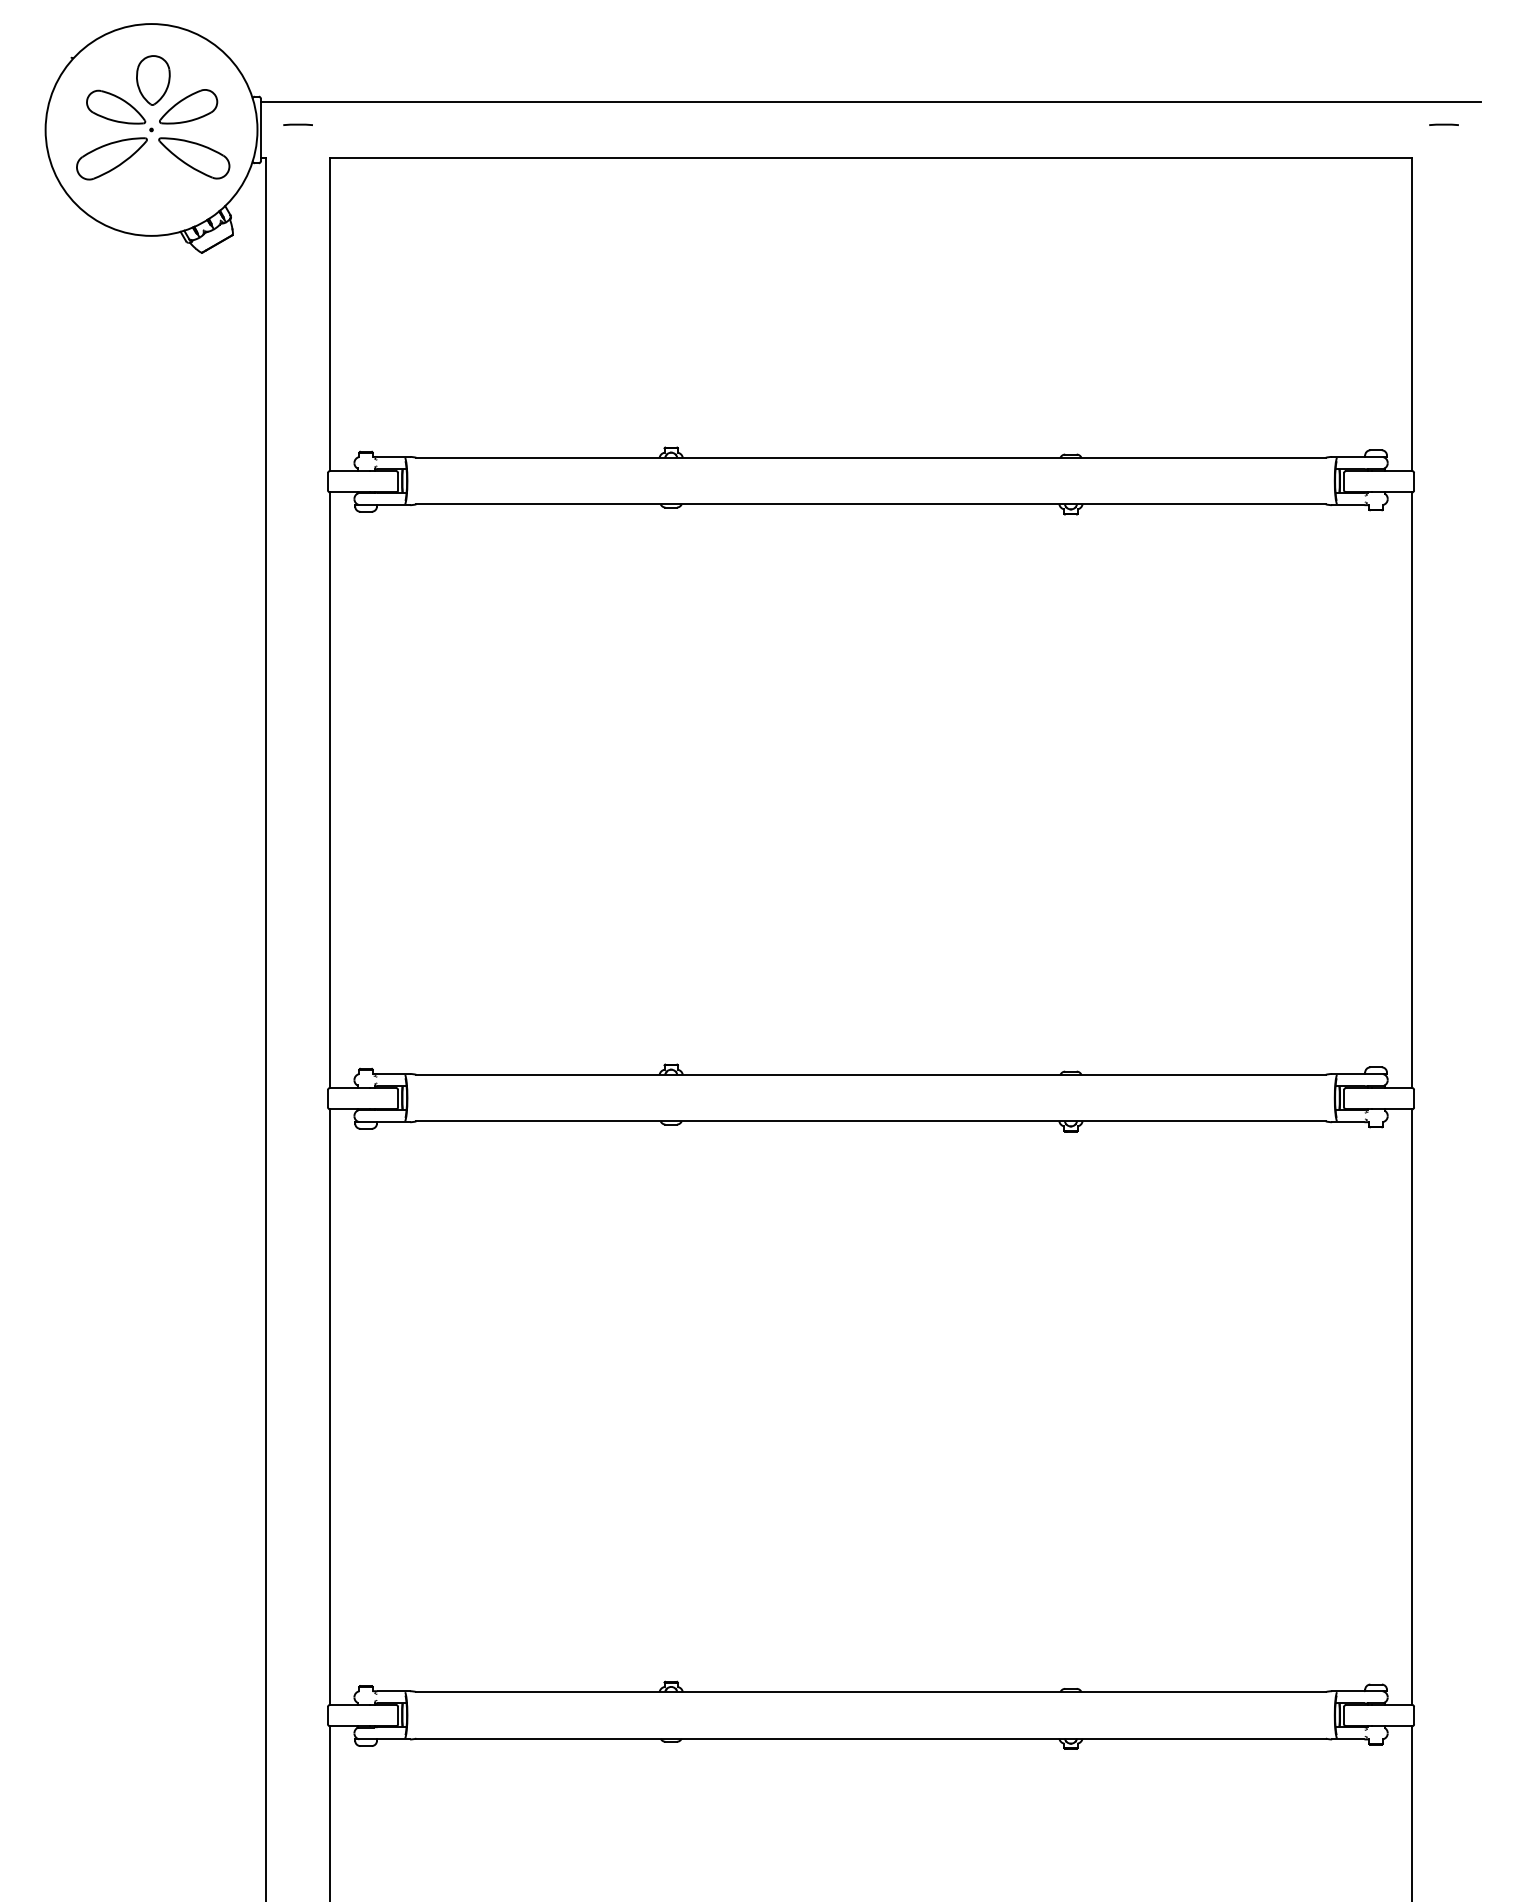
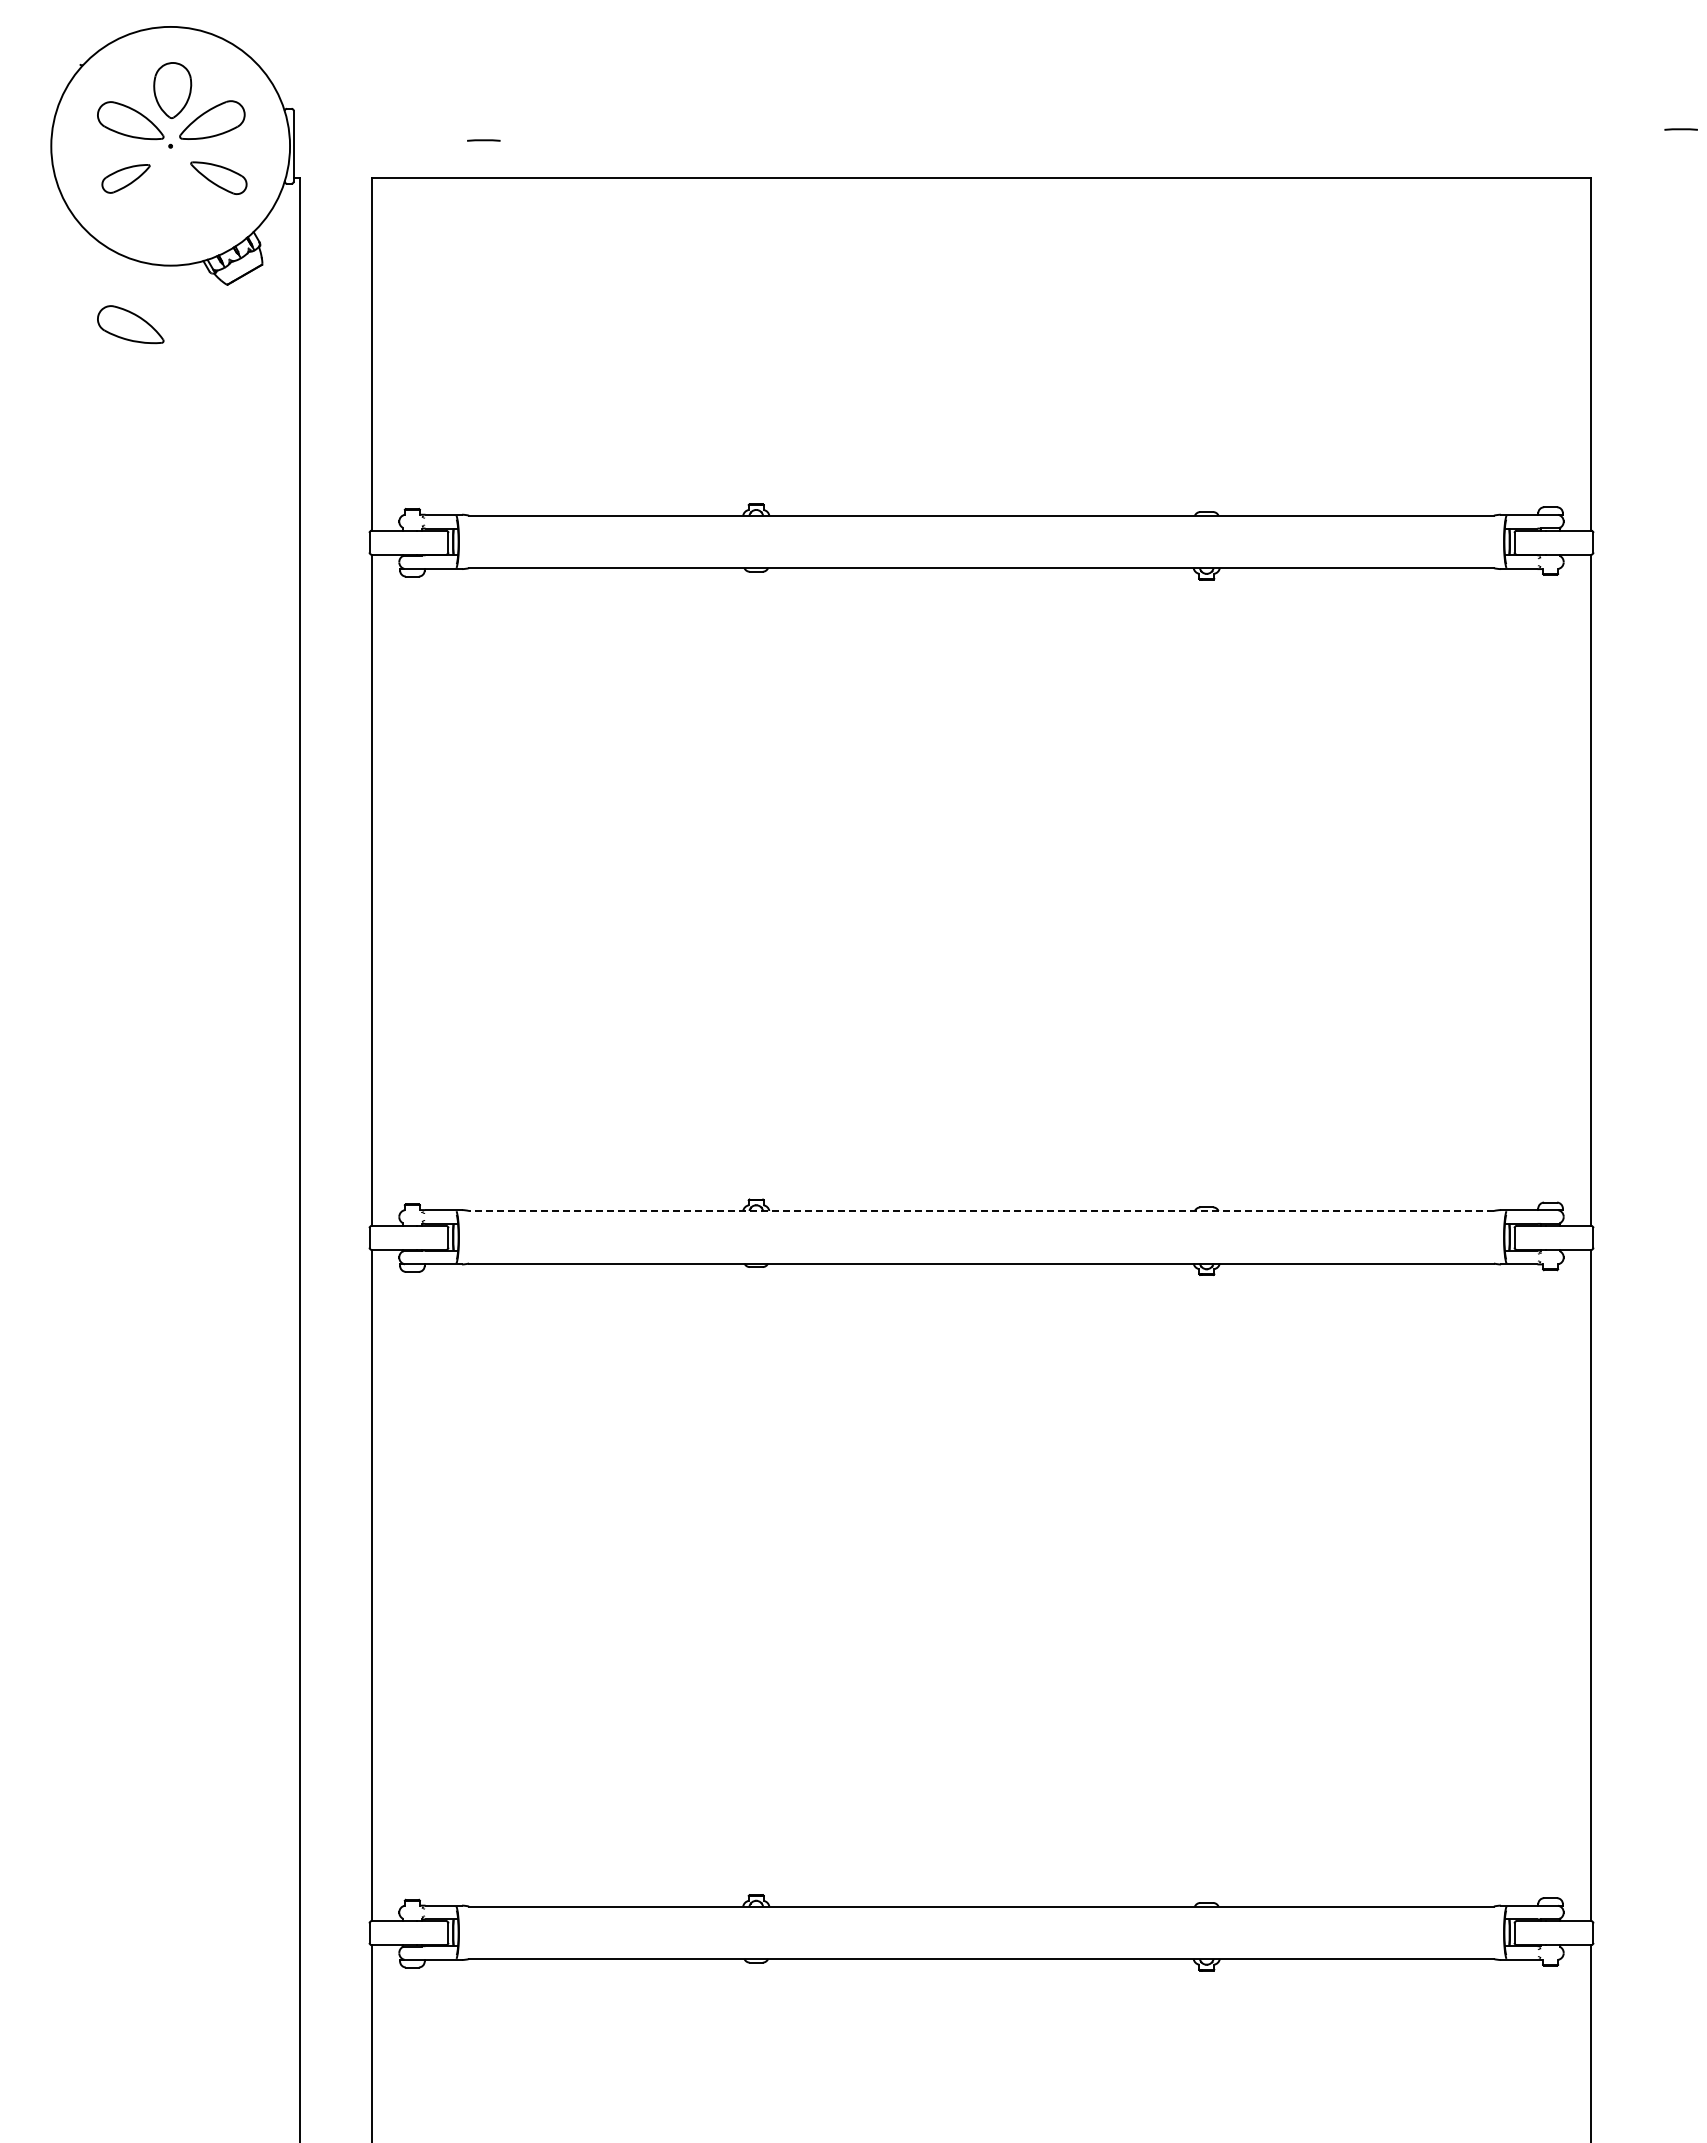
line: (871, 101) -> (981, 114), removed
line: (297, 124) -> (483, 140), moved
line: (1443, 124) -> (1680, 129), moved
part: (194, 157) -> (218, 177), size x0.7
part: (111, 158) -> (125, 178), size x0.6
part: (115, 288) -> (130, 324), added
line: (871, 1074) -> (981, 1210), solid -> dashed

